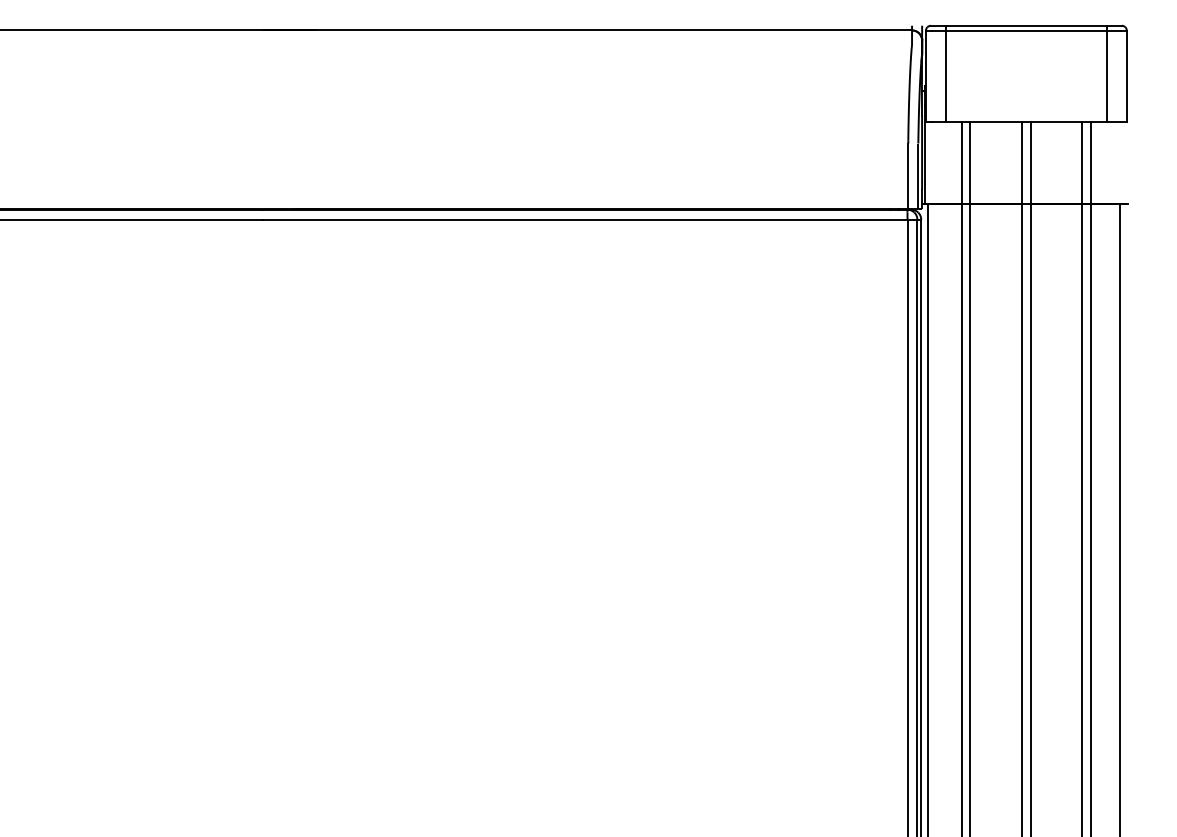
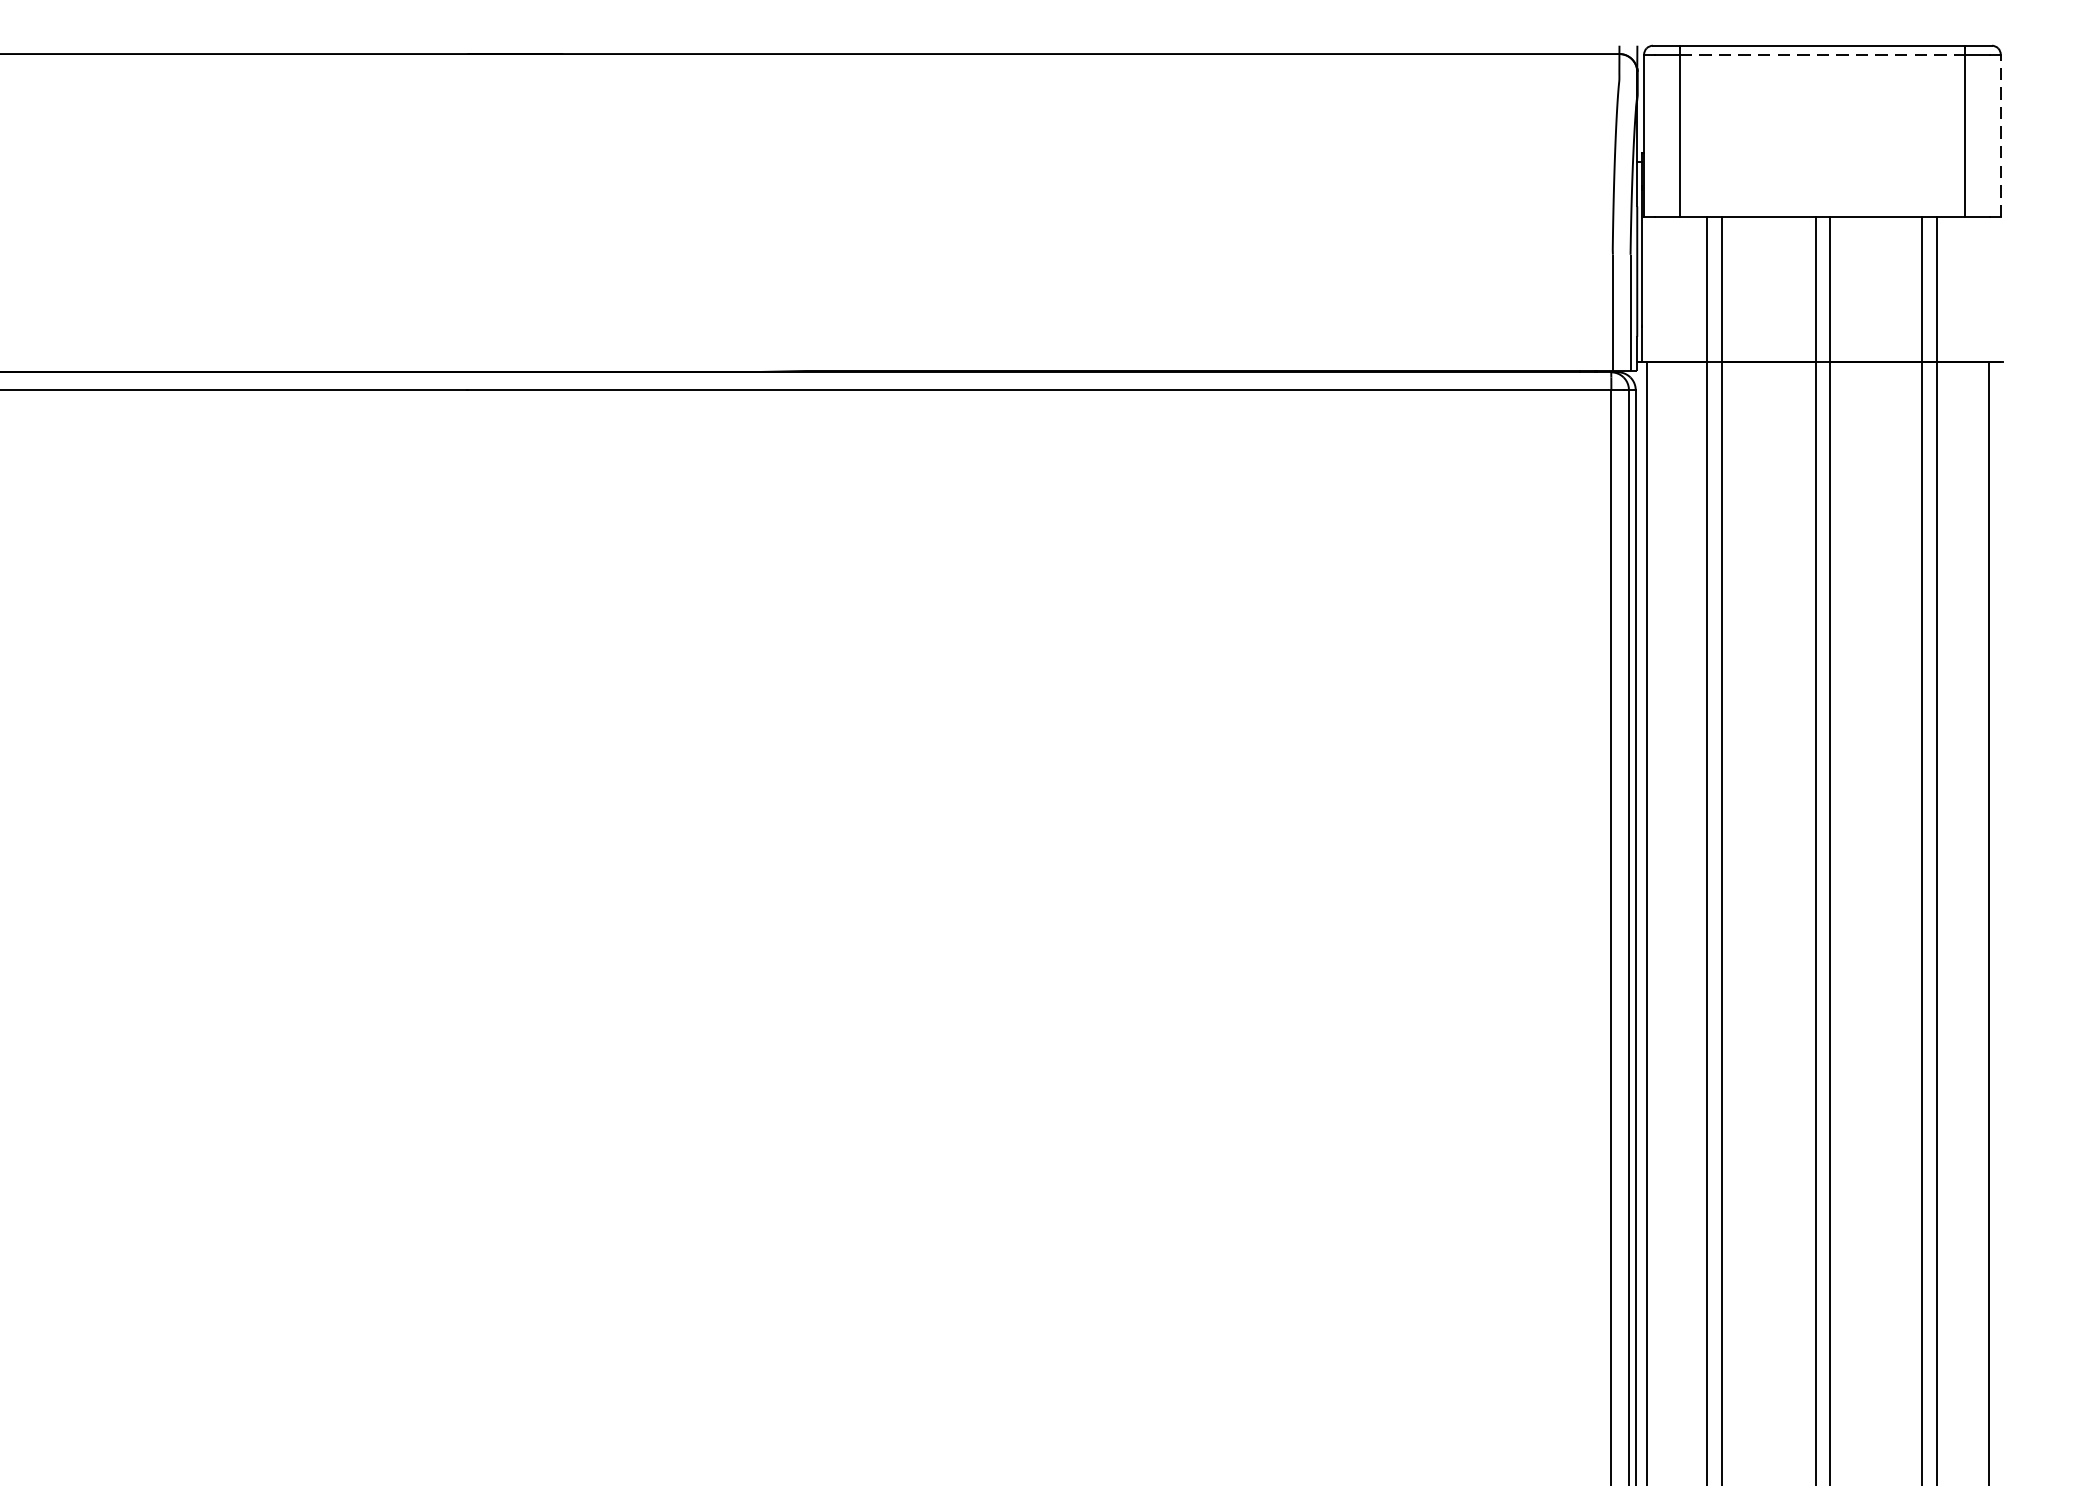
line: (1026, 30) -> (1822, 54), solid -> dashed
line: (1126, 76) -> (2000, 135), solid -> dashed

